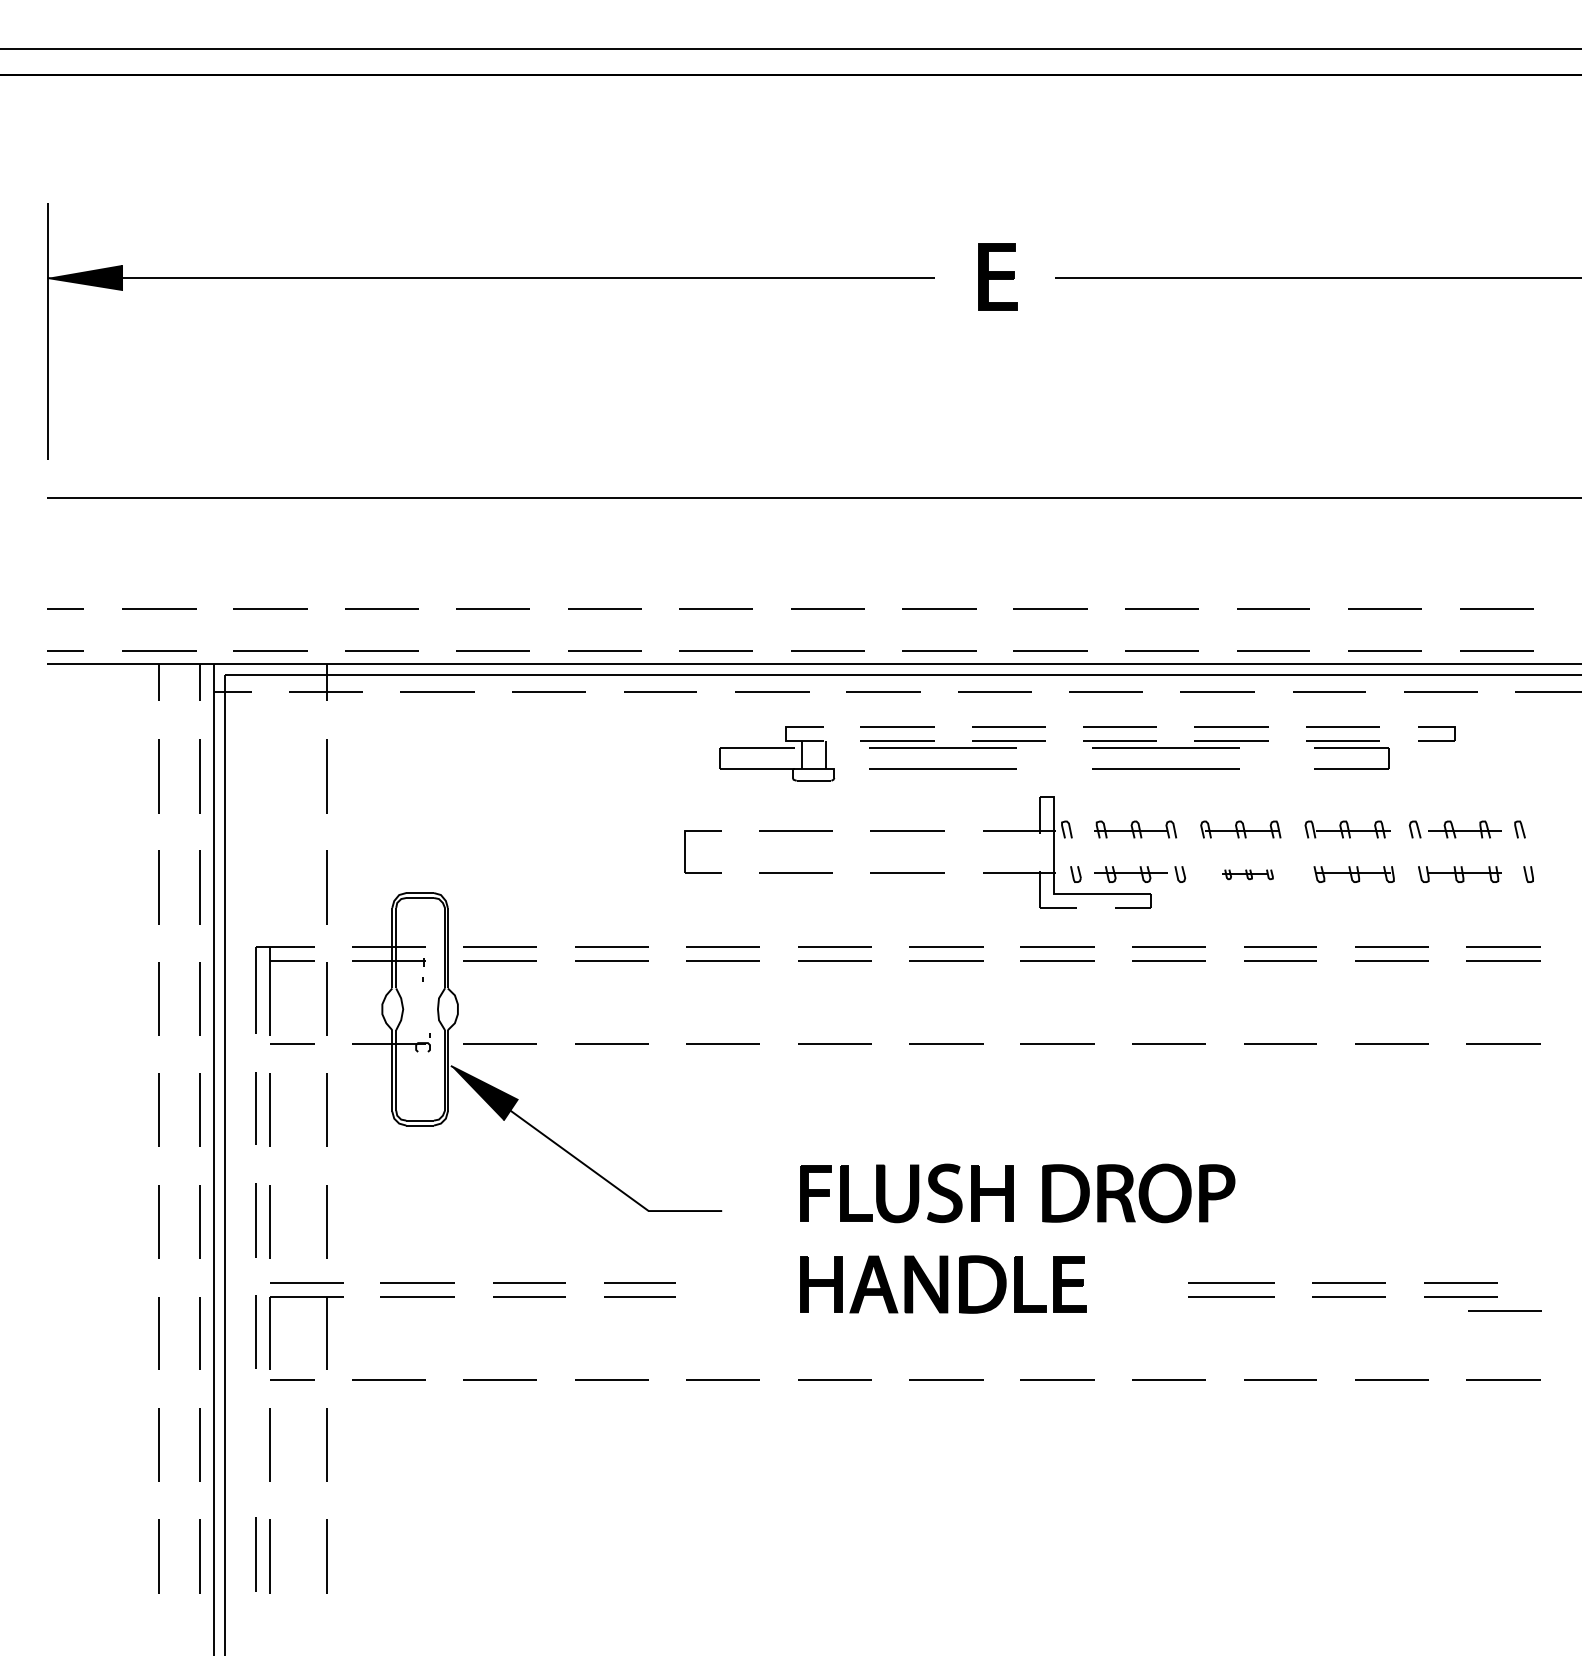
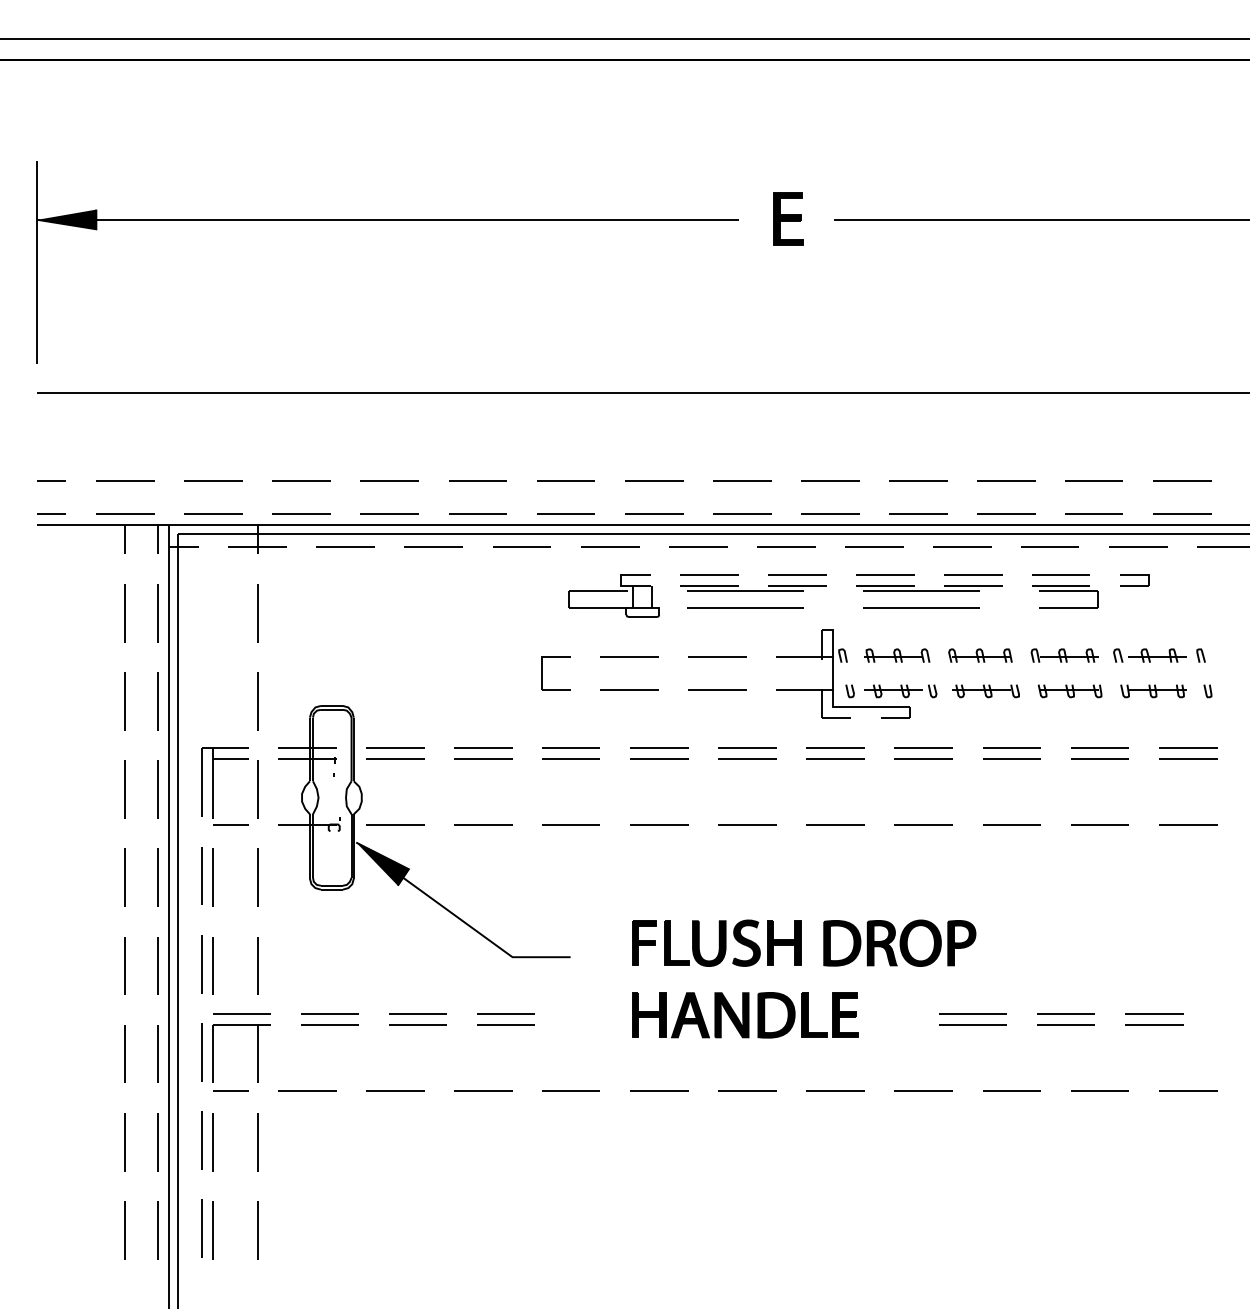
part: (1247, 874) -> (985, 691), size x1.67
line: (1505, 1310) -> (1189, 1035), removed
line: (255, 1442) -> (201, 1140), added

